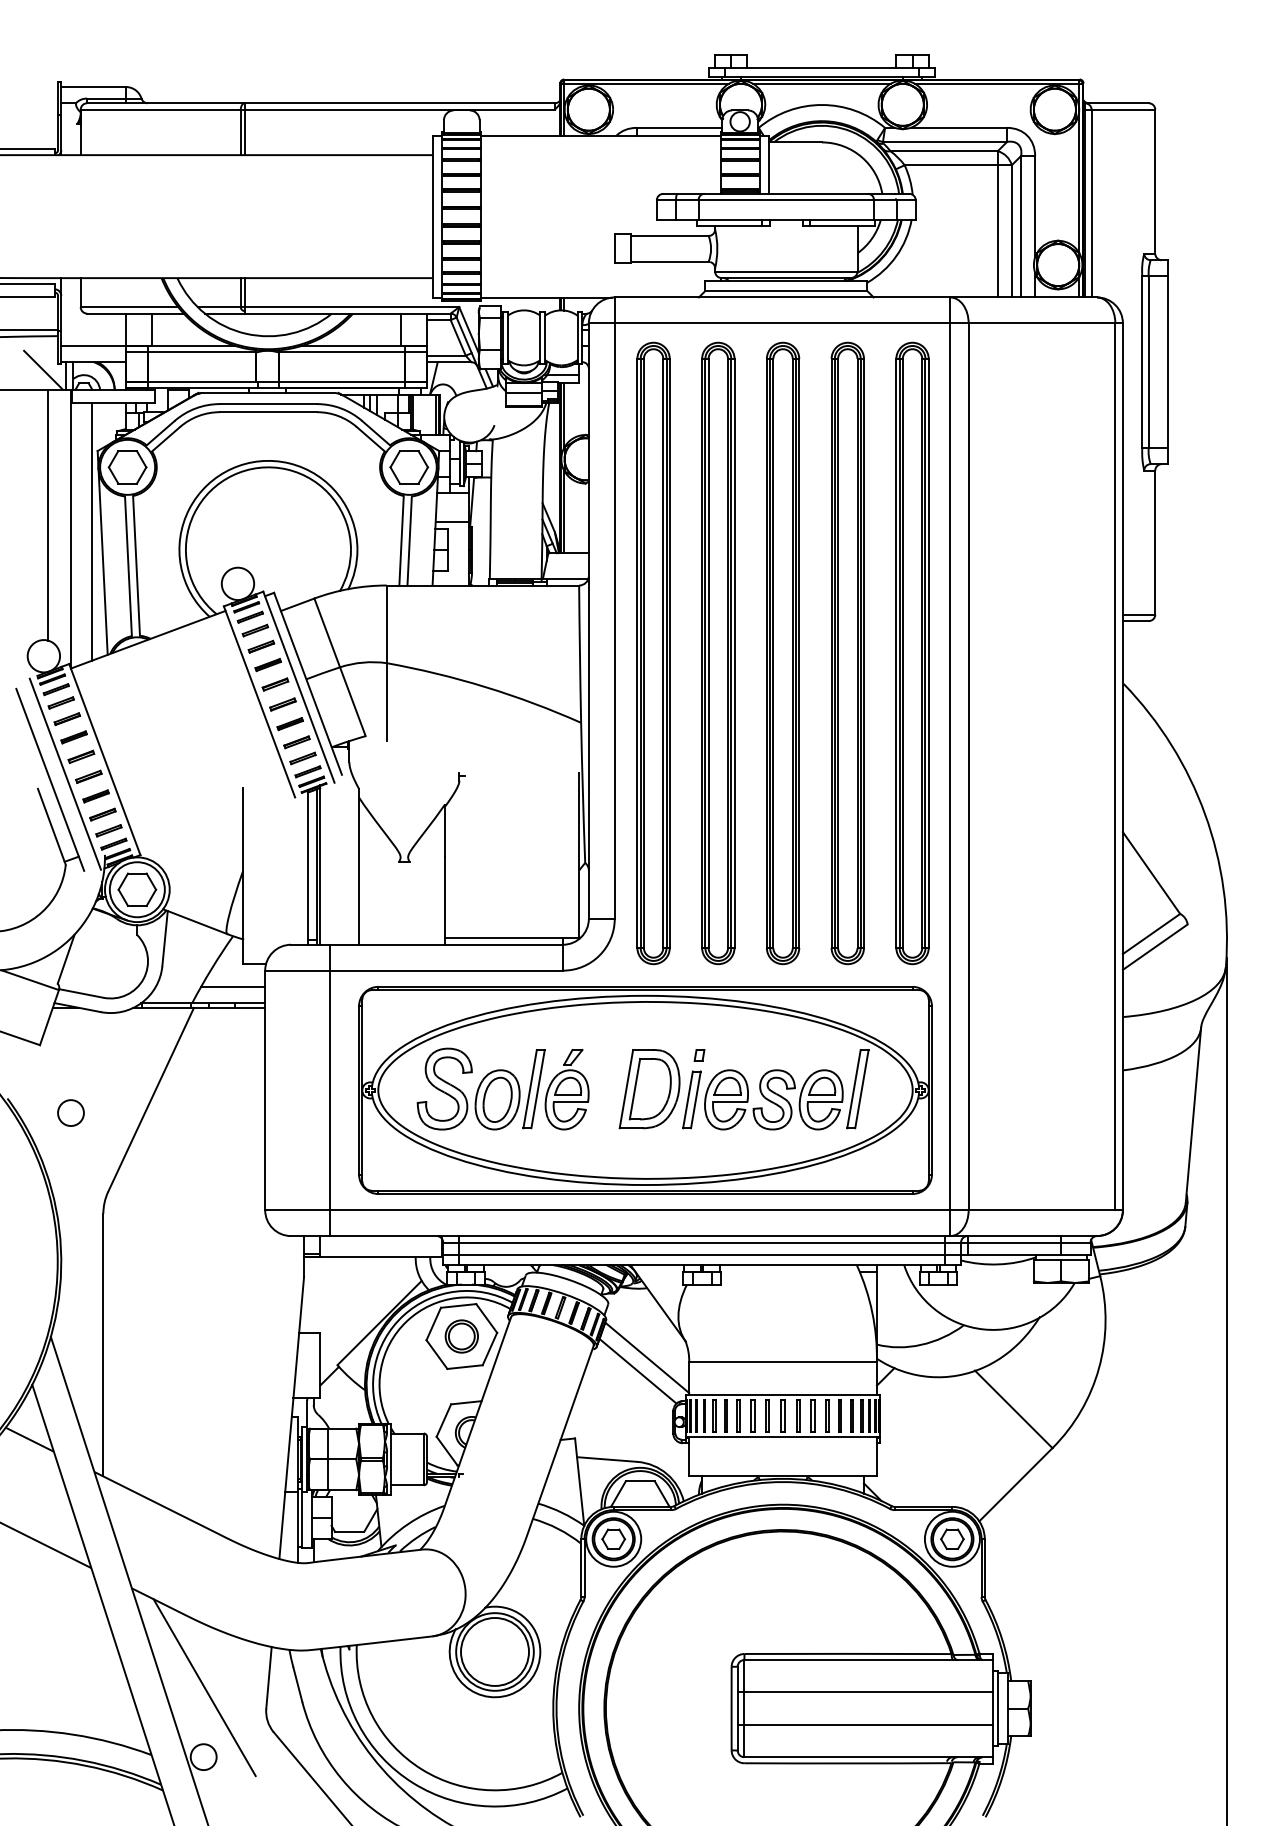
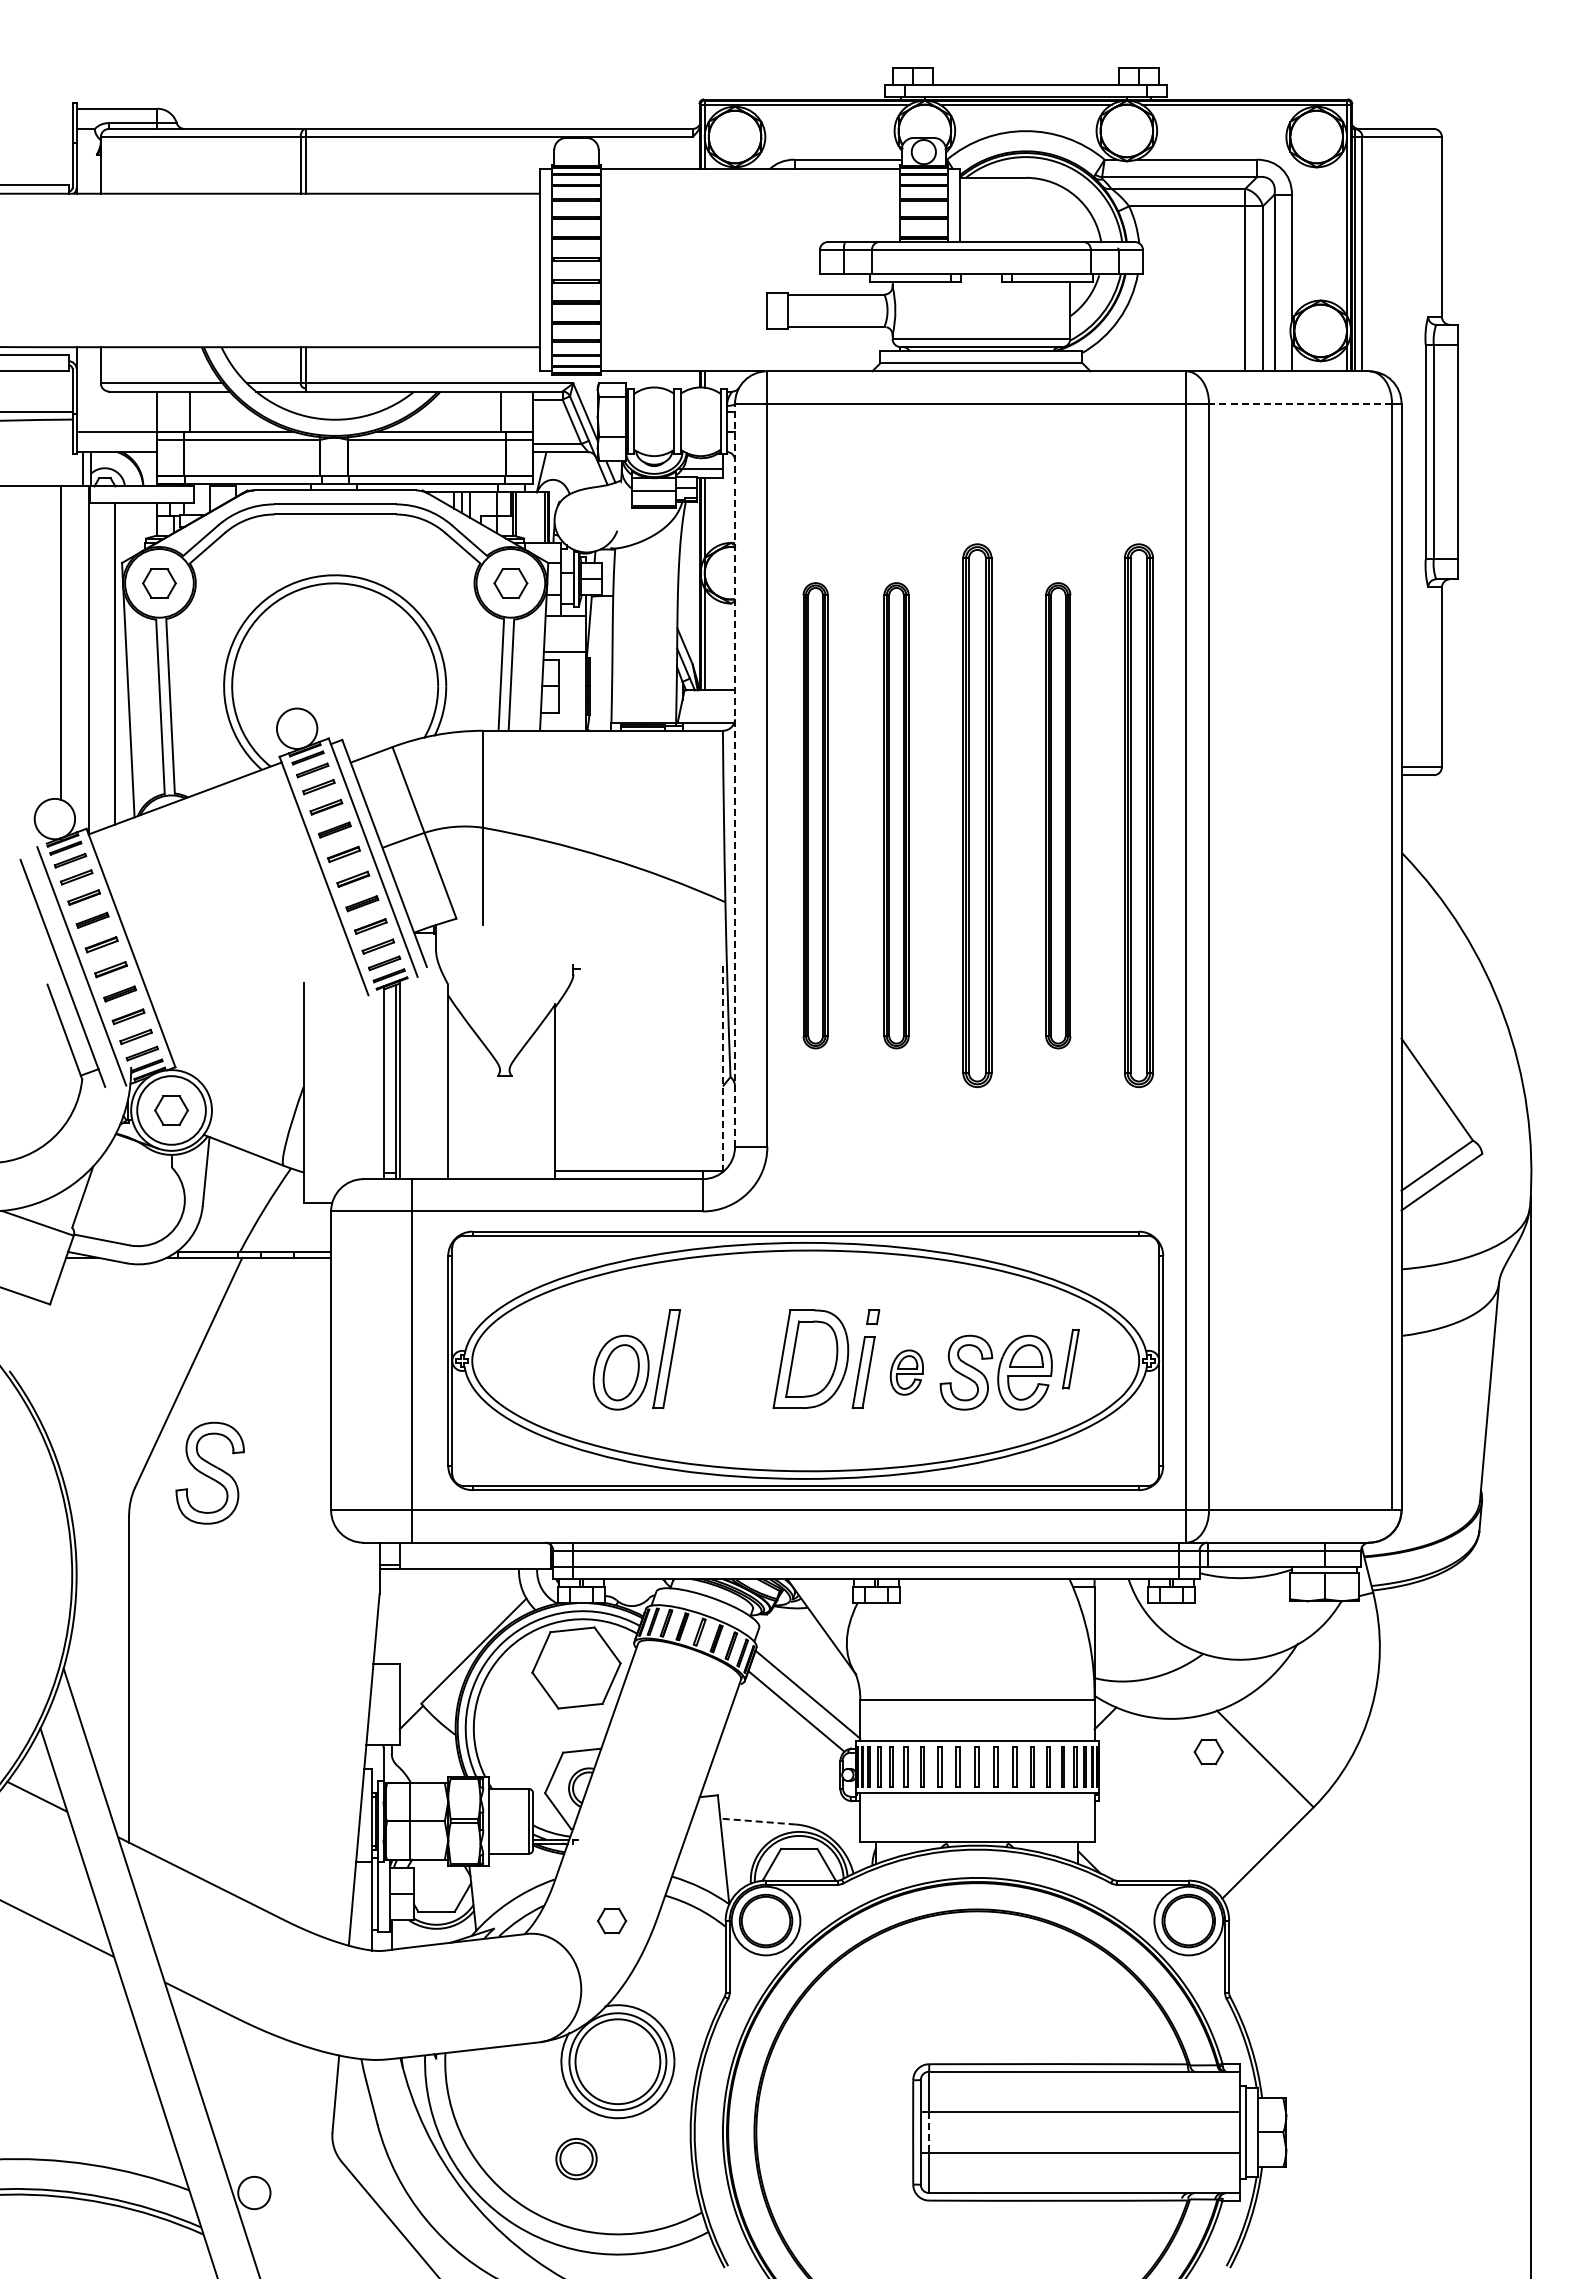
line: (1041, 323) -> (1300, 403), solid -> dashed
line: (43, 369) -> (54, 461), removed
part: (127, 467) -> (159, 583), size x0.7
part: (408, 467) -> (510, 583), size x0.7
line: (589, 621) -> (735, 775), solid -> dashed
part: (653, 653) -> (815, 815), size x0.6
part: (718, 653) -> (896, 815), size x0.6
part: (783, 653) -> (977, 815), size x0.7
part: (848, 653) -> (1058, 815), size x0.6
part: (912, 653) -> (1138, 815), size x0.7
line: (578, 856) -> (722, 1068), solid -> dashed
part: (137, 889) -> (171, 1110), size x0.7
line: (233, 986) -> (291, 1231), removed
part: (444, 1088) -> (209, 1472), moved
part: (857, 1088) -> (1070, 1358), size x0.6
part: (566, 1089) -> (707, 1359), removed
part: (726, 1099) -> (906, 1372), size x0.6
circle: (70, 1113) -> (88, 1389), removed
part: (461, 1336) -> (576, 2159), moved
line: (607, 1459) -> (758, 1821), solid -> dashed
part: (614, 1538) -> (612, 1920), moved
part: (952, 1538) -> (1208, 1751), moved
line: (204, 1687) -> (255, 2105), removed
line: (743, 1708) -> (928, 2132), solid -> dashed

